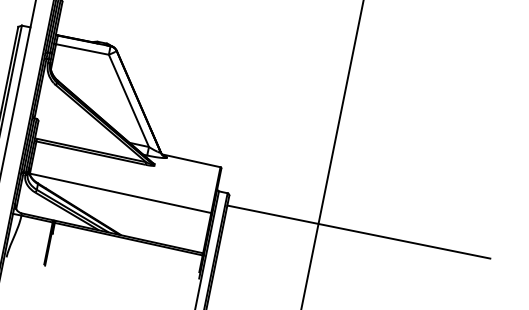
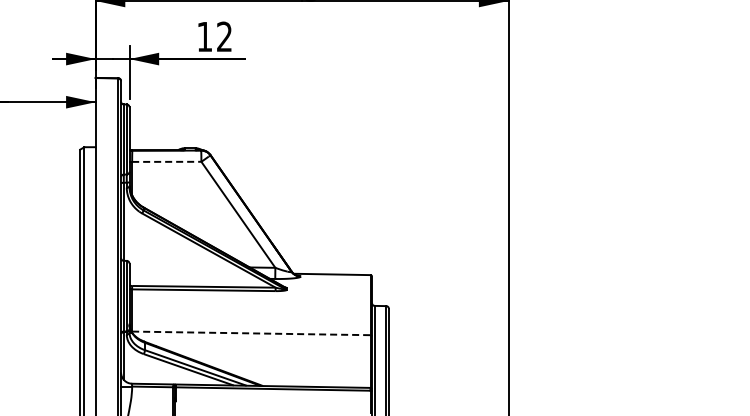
line: (82, 49) -> (166, 161), solid -> dashed
line: (120, 193) -> (251, 333), solid -> dashed
line: (358, 231) -> (560, 321), removed

